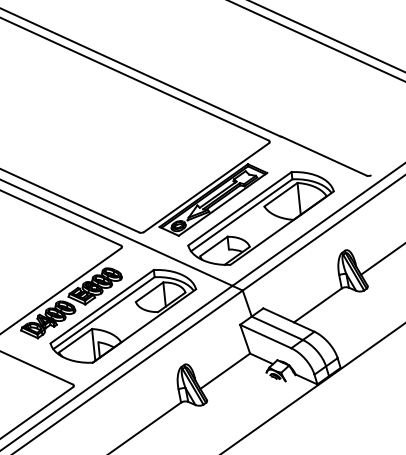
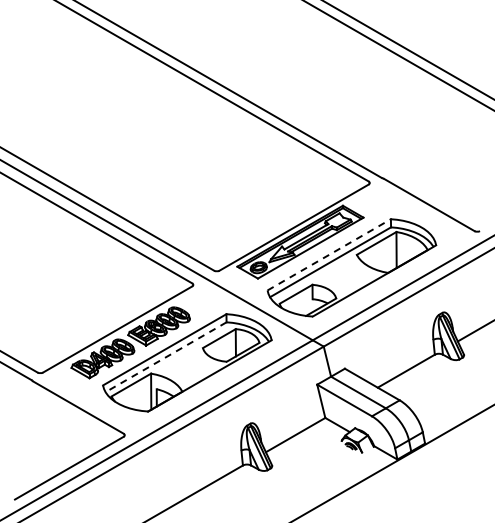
line: (240, 208) -> (329, 254), solid -> dashed
line: (104, 313) -> (166, 357), solid -> dashed

